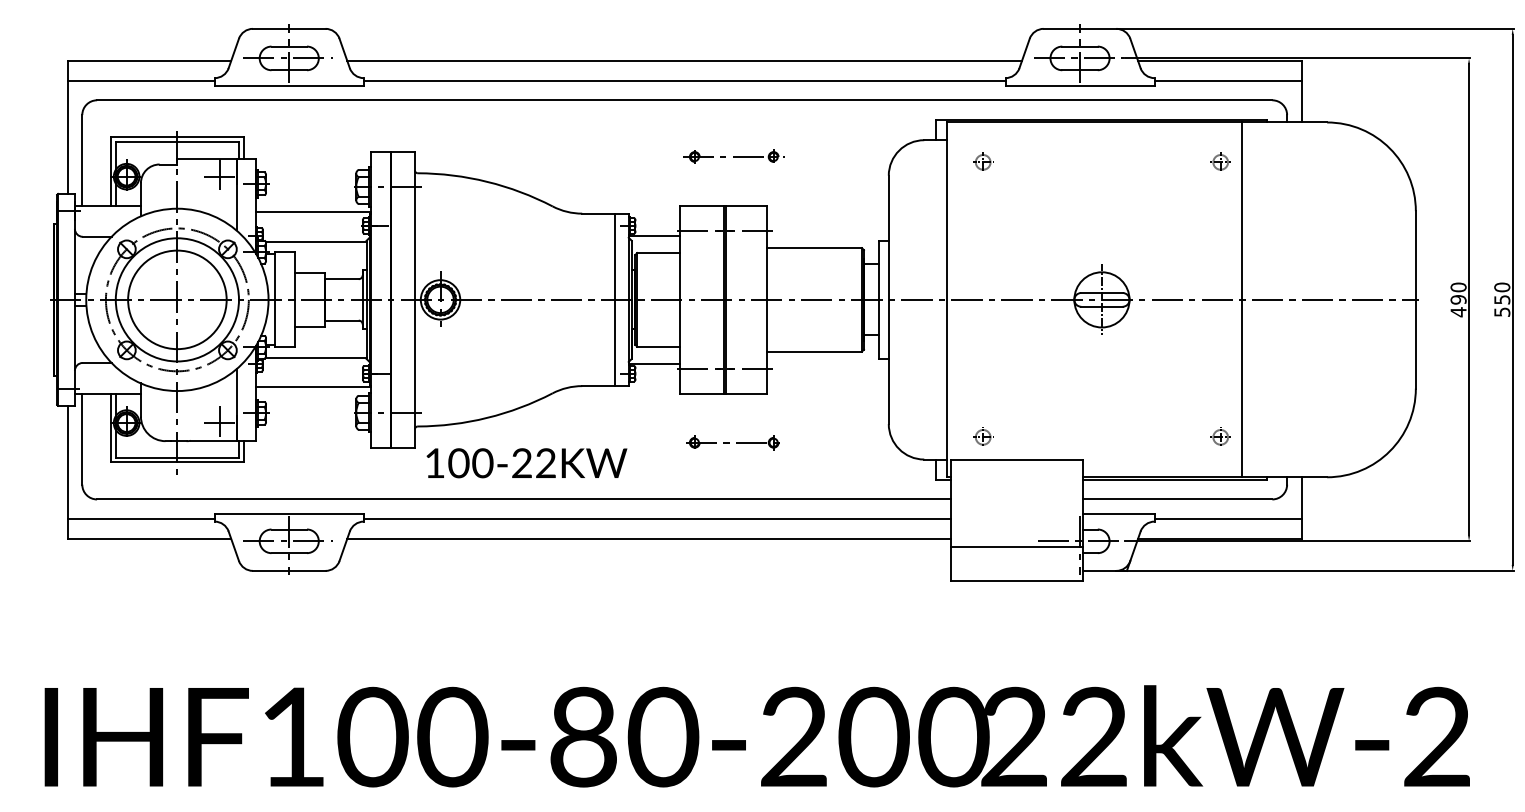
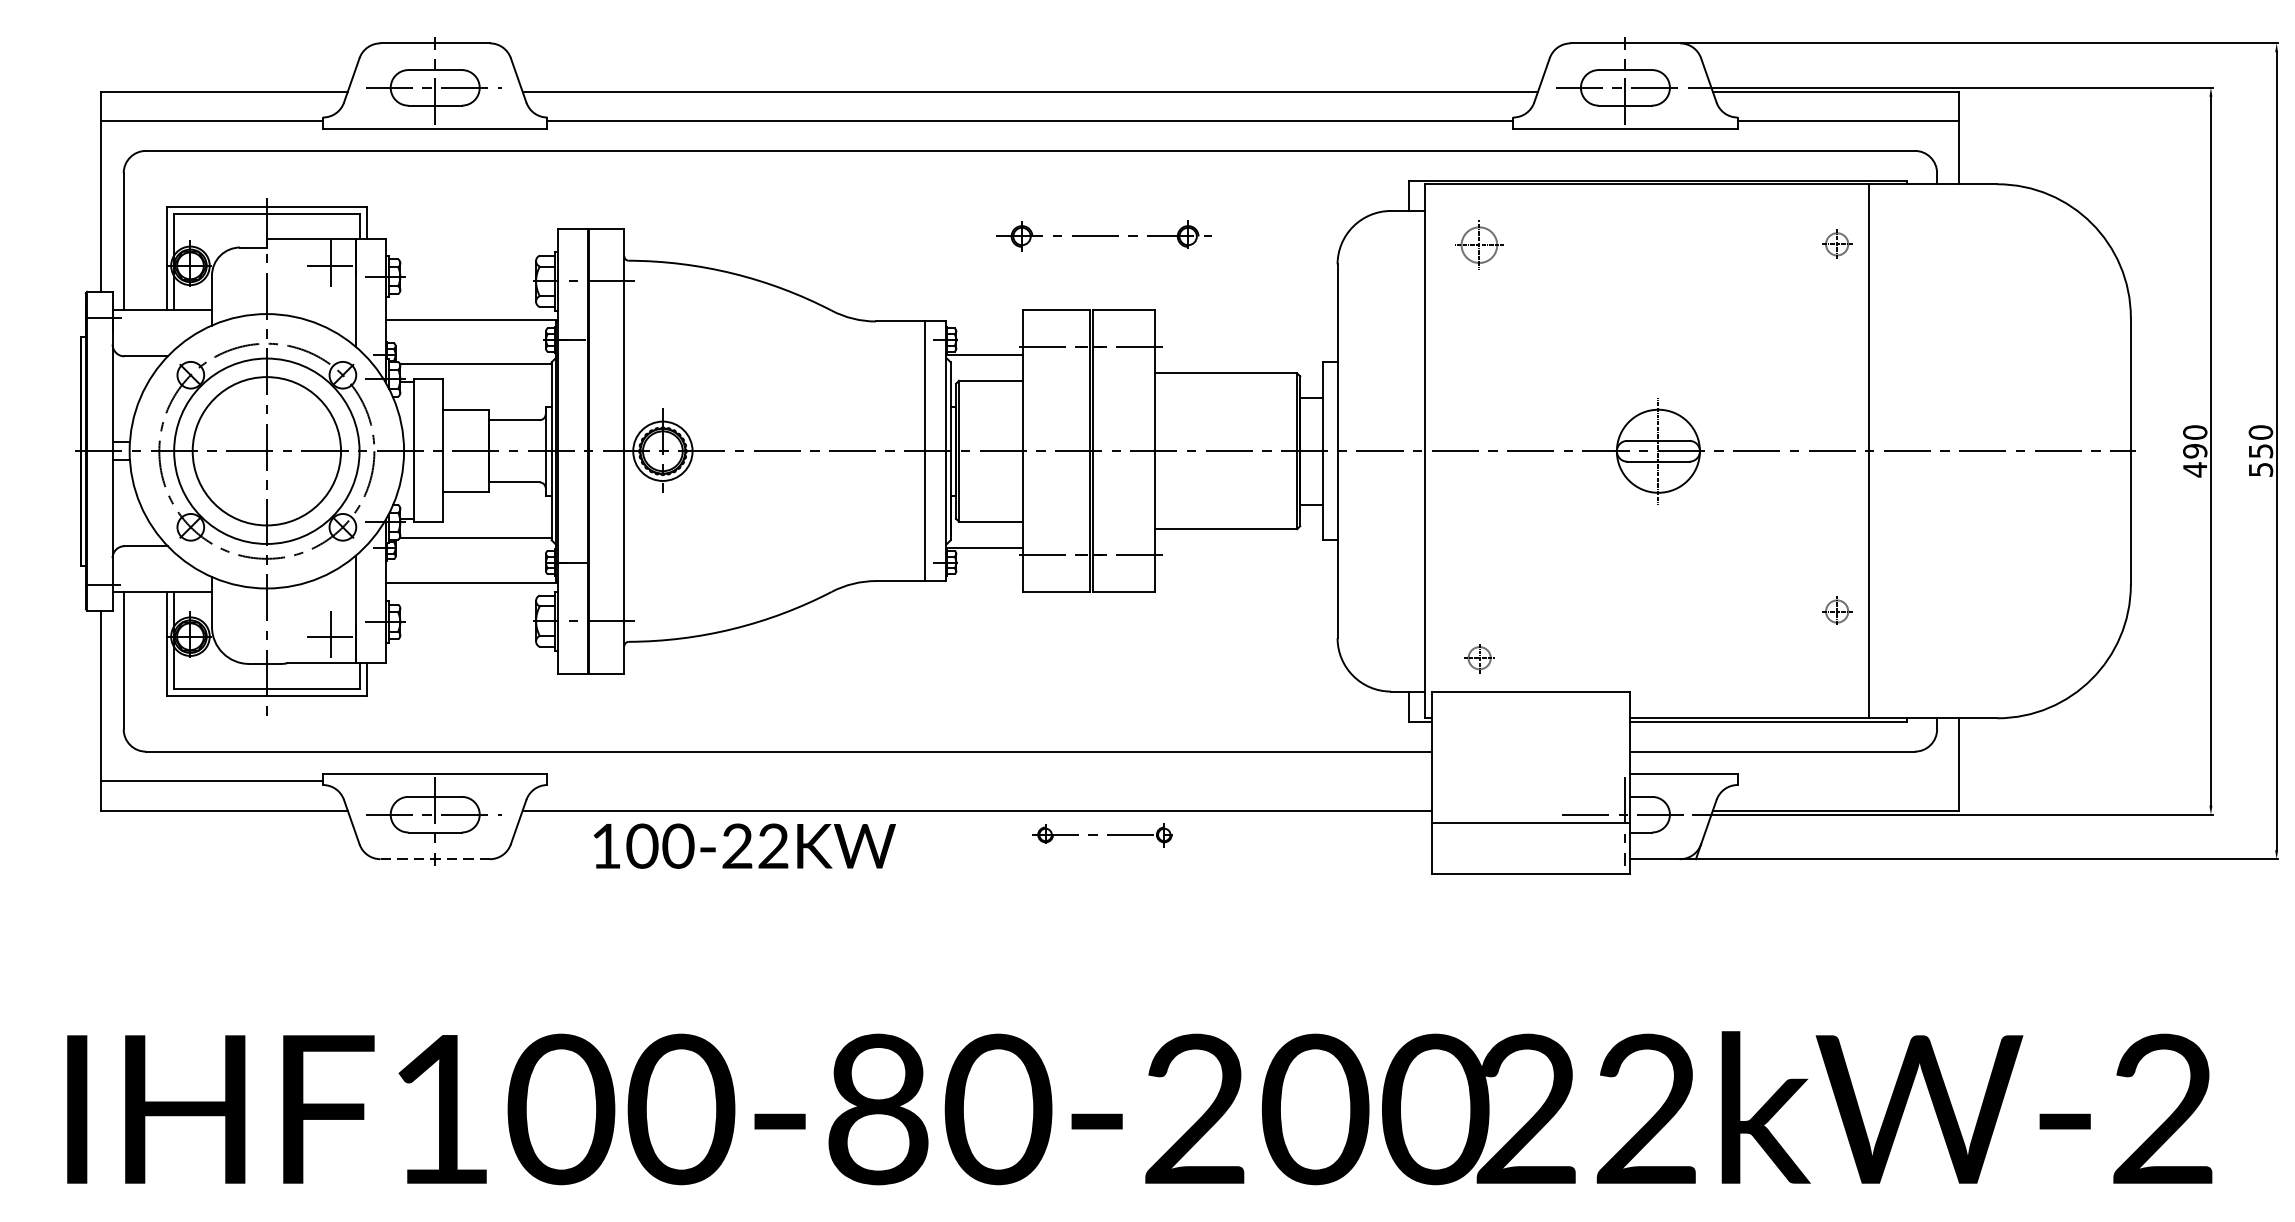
part: (733, 156) -> (1103, 235), size x1.4
part: (983, 161) -> (1480, 243), size x1.6
part: (1220, 436) -> (1836, 610), moved
part: (732, 442) -> (1102, 834), moved
text: (526, 463) -> (744, 846), moved
line: (657, 519) -> (989, 781), removed
line: (1227, 519) -> (1847, 781), removed
line: (289, 570) -> (435, 858), solid -> dashed

